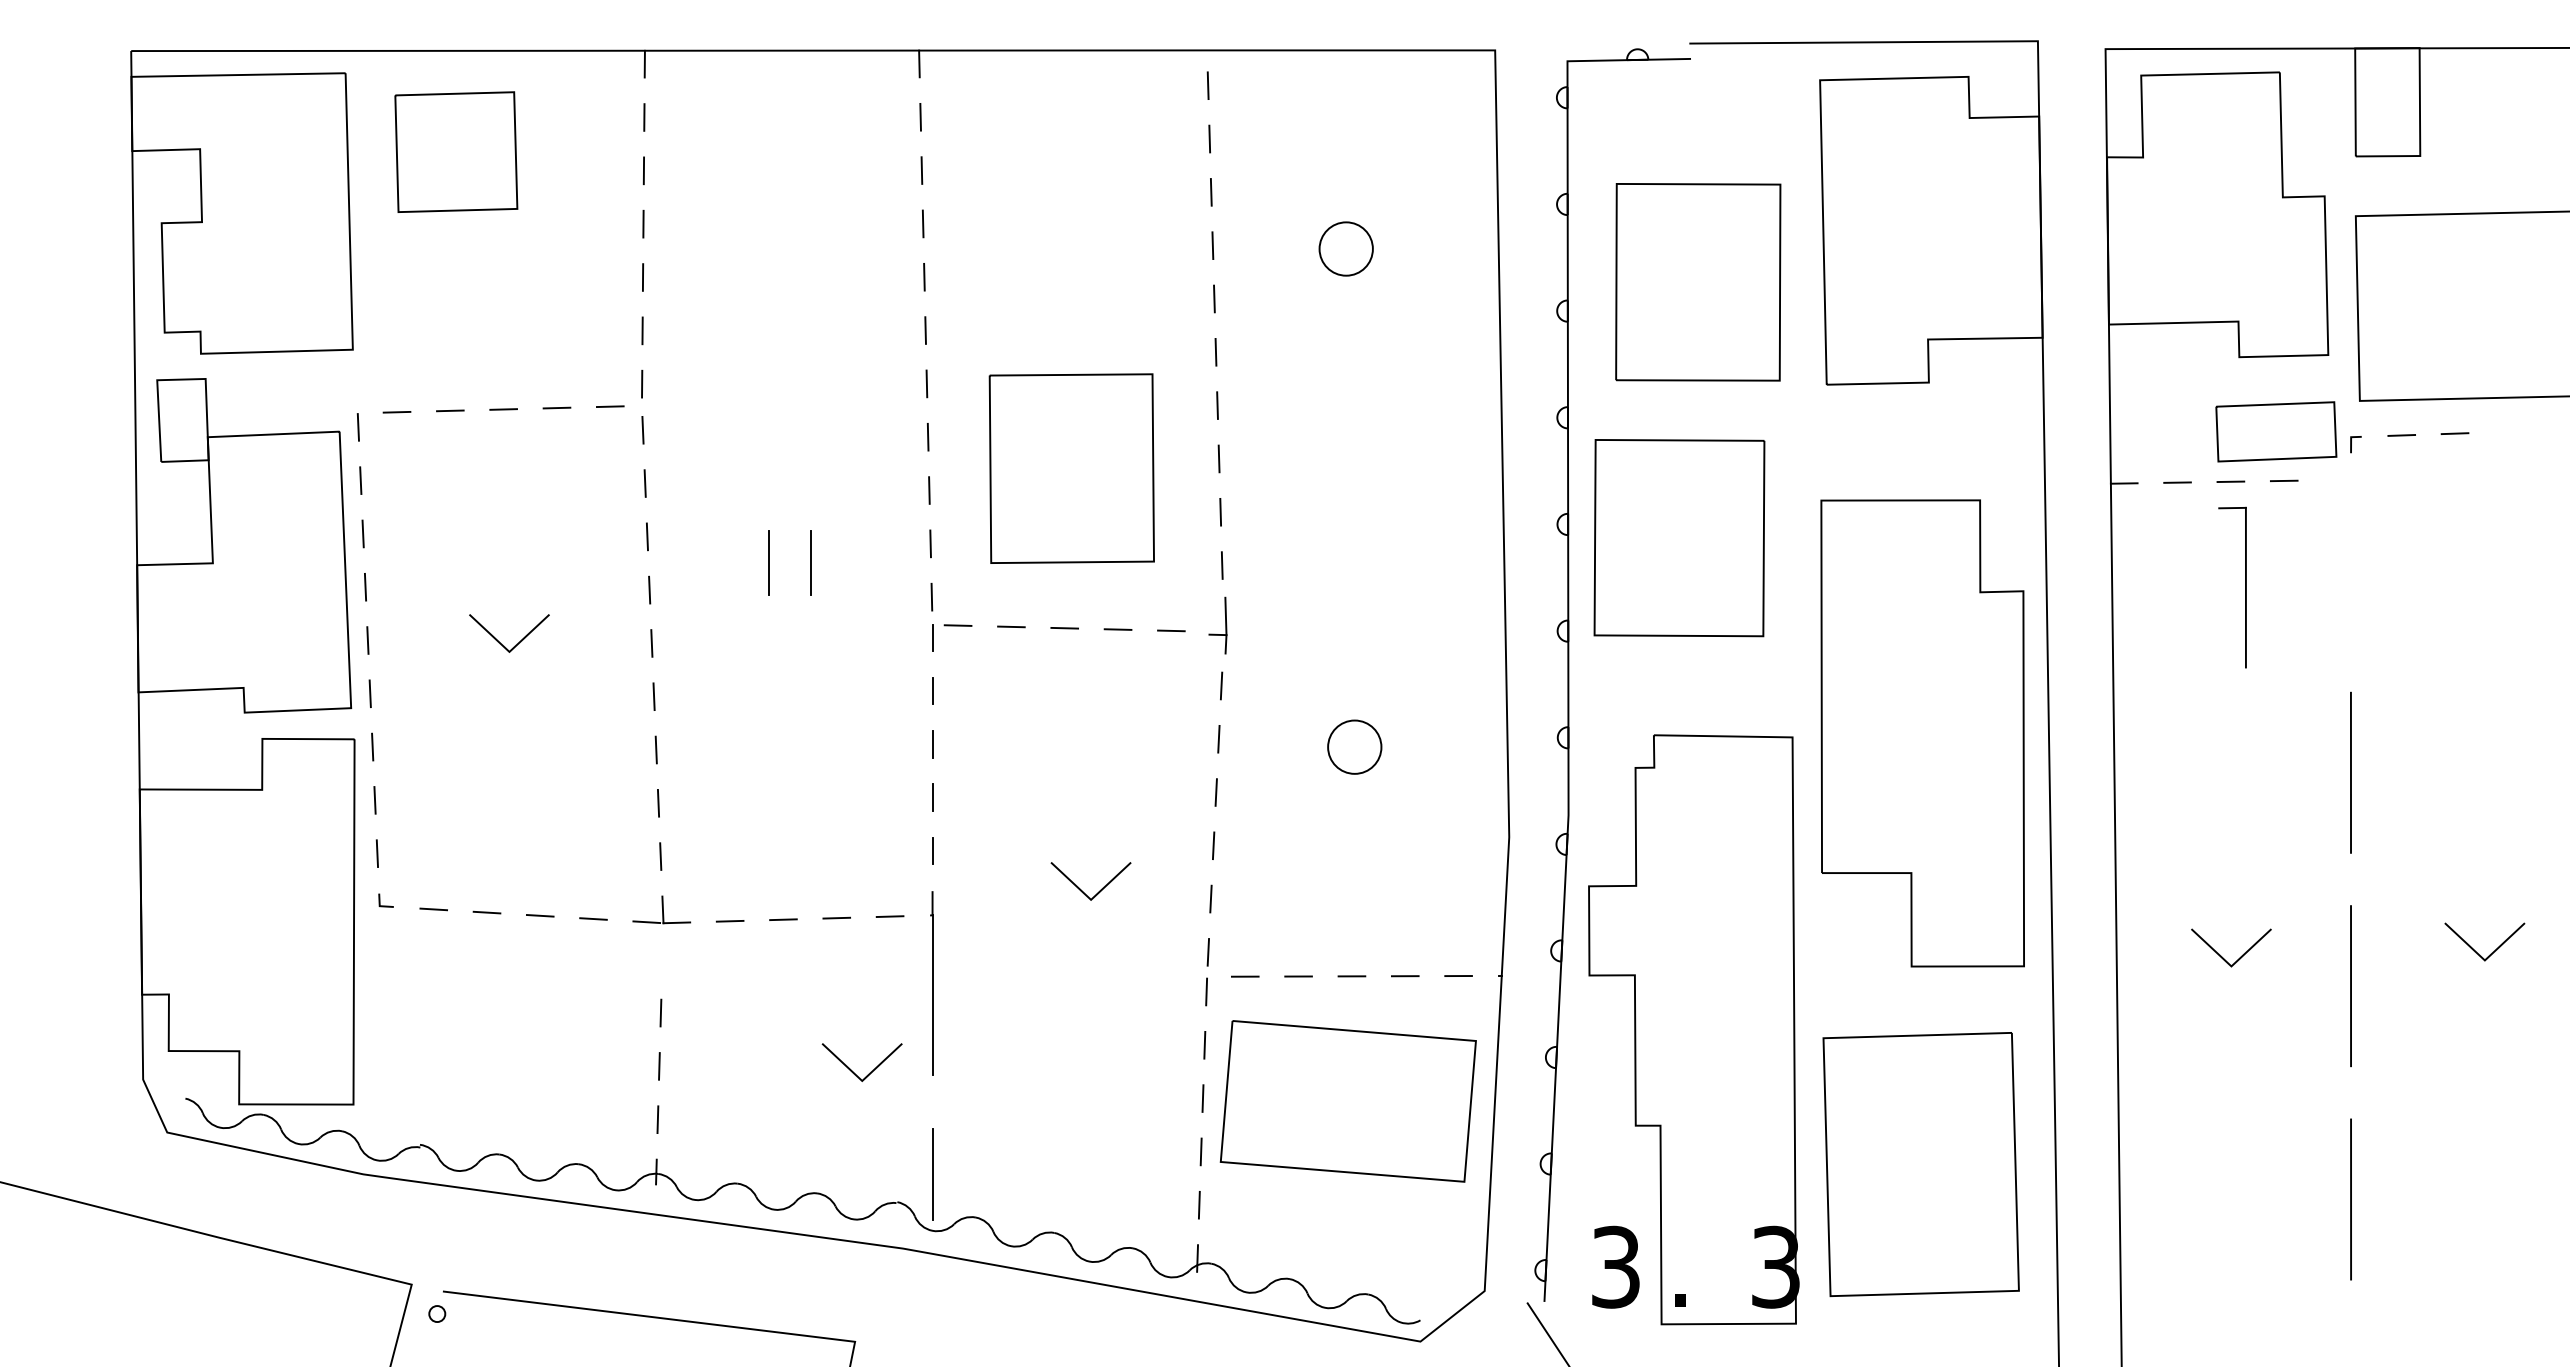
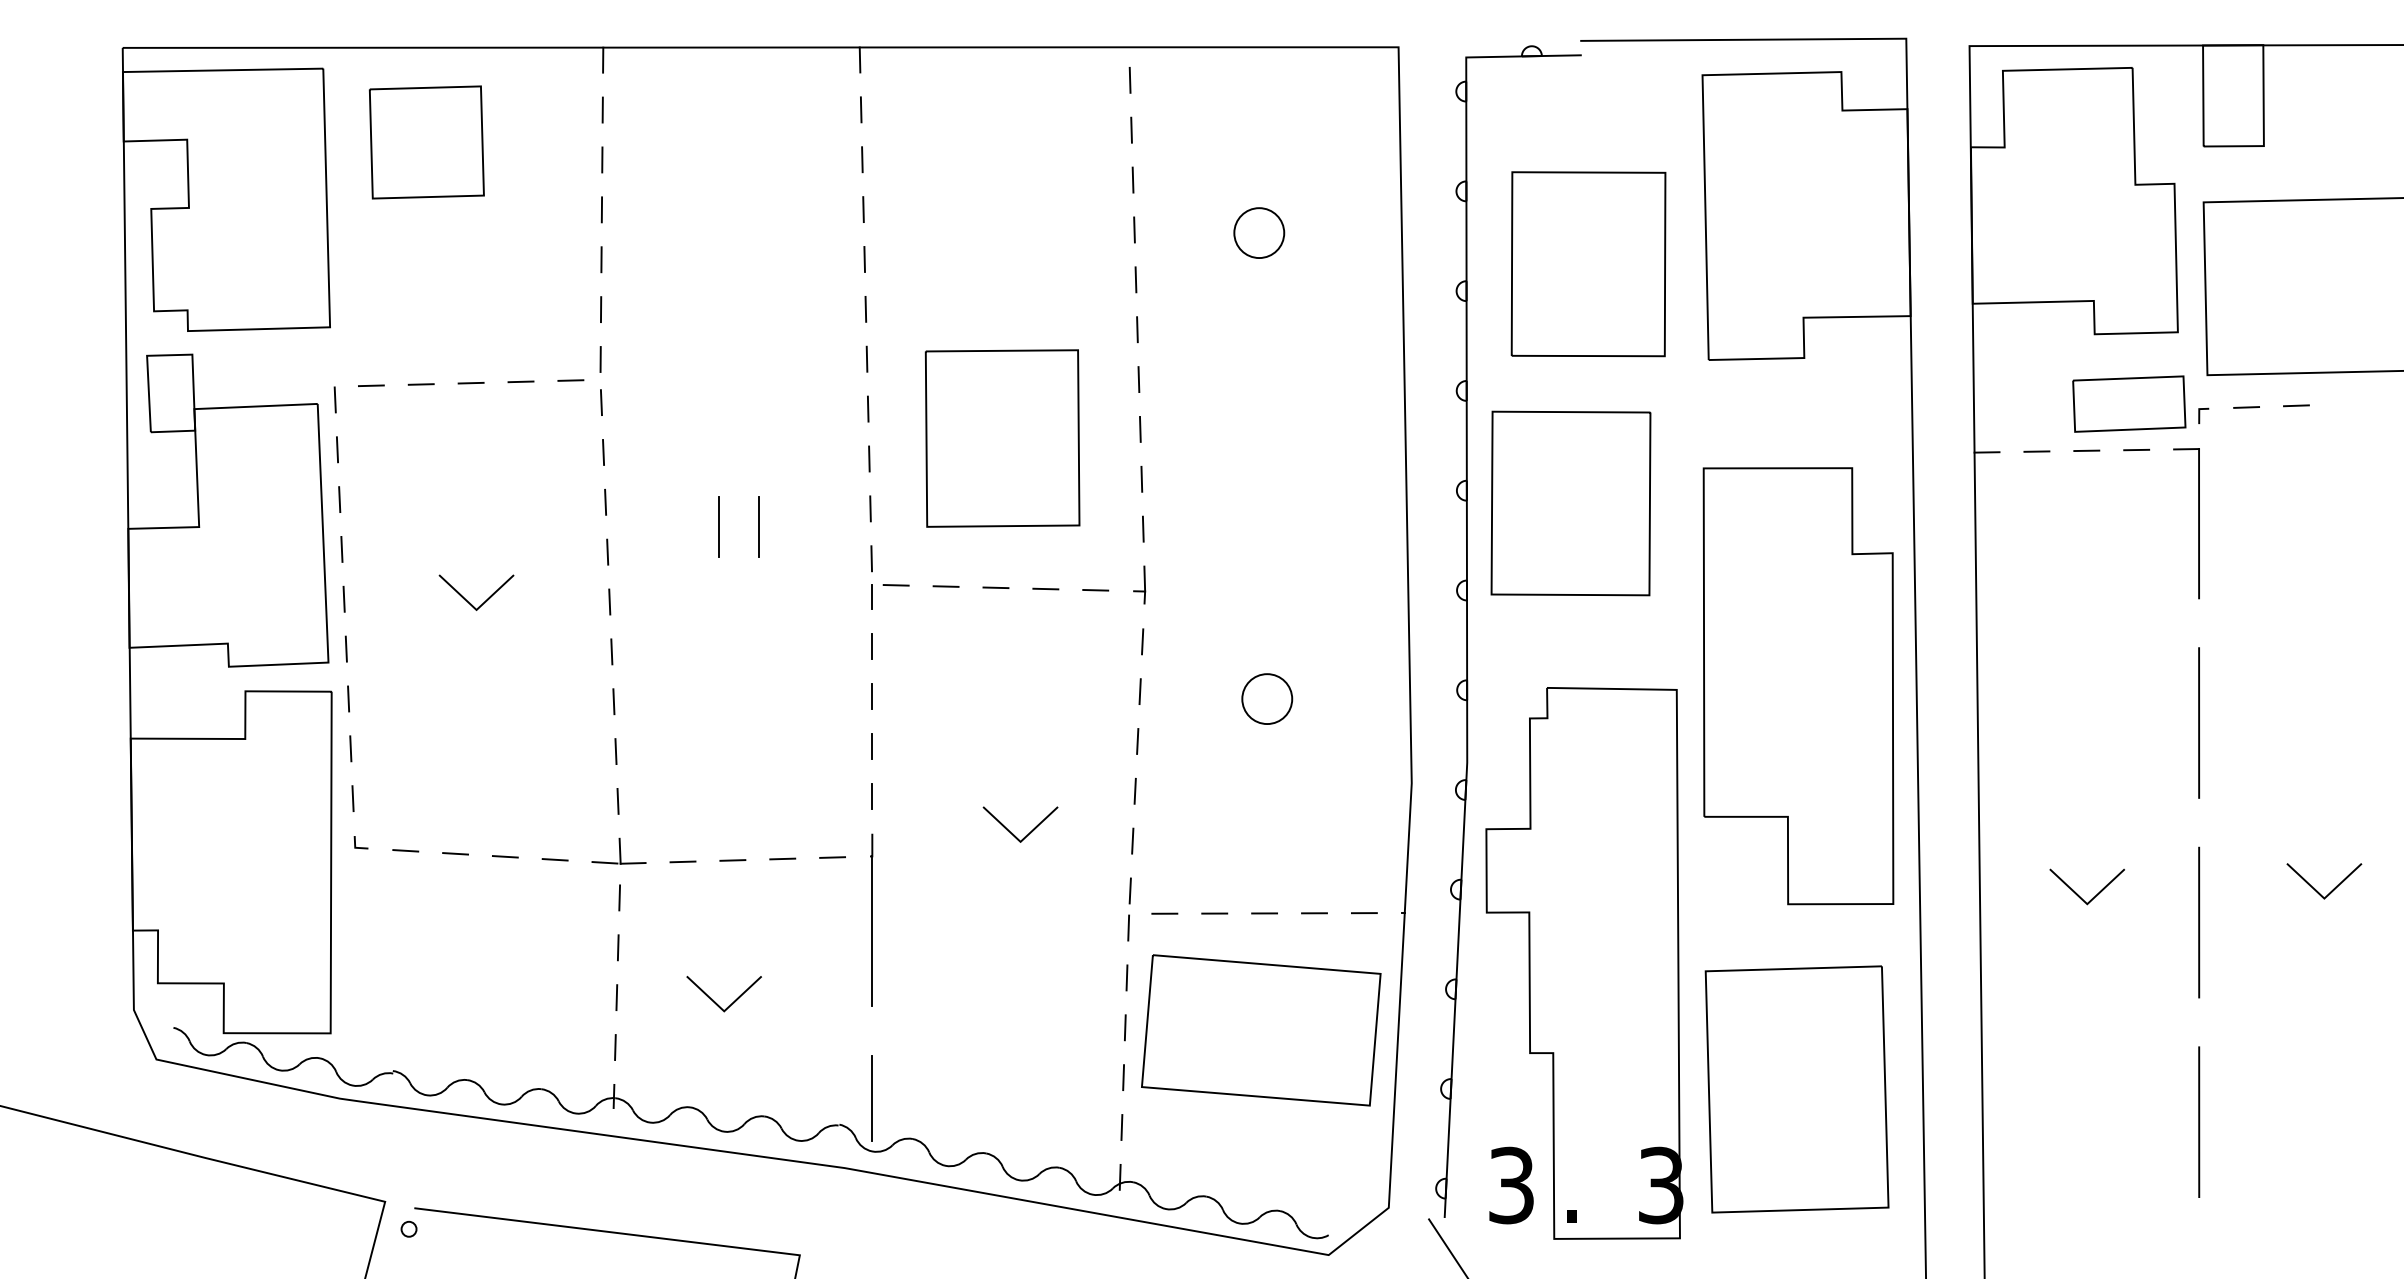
part: (2245, 587) -> (2198, 523), moved
part: (1218, 624) -> (1139, 584), size x0.71
line: (662, 959) -> (619, 897), added
line: (852, 1070) -> (715, 1001), moved

